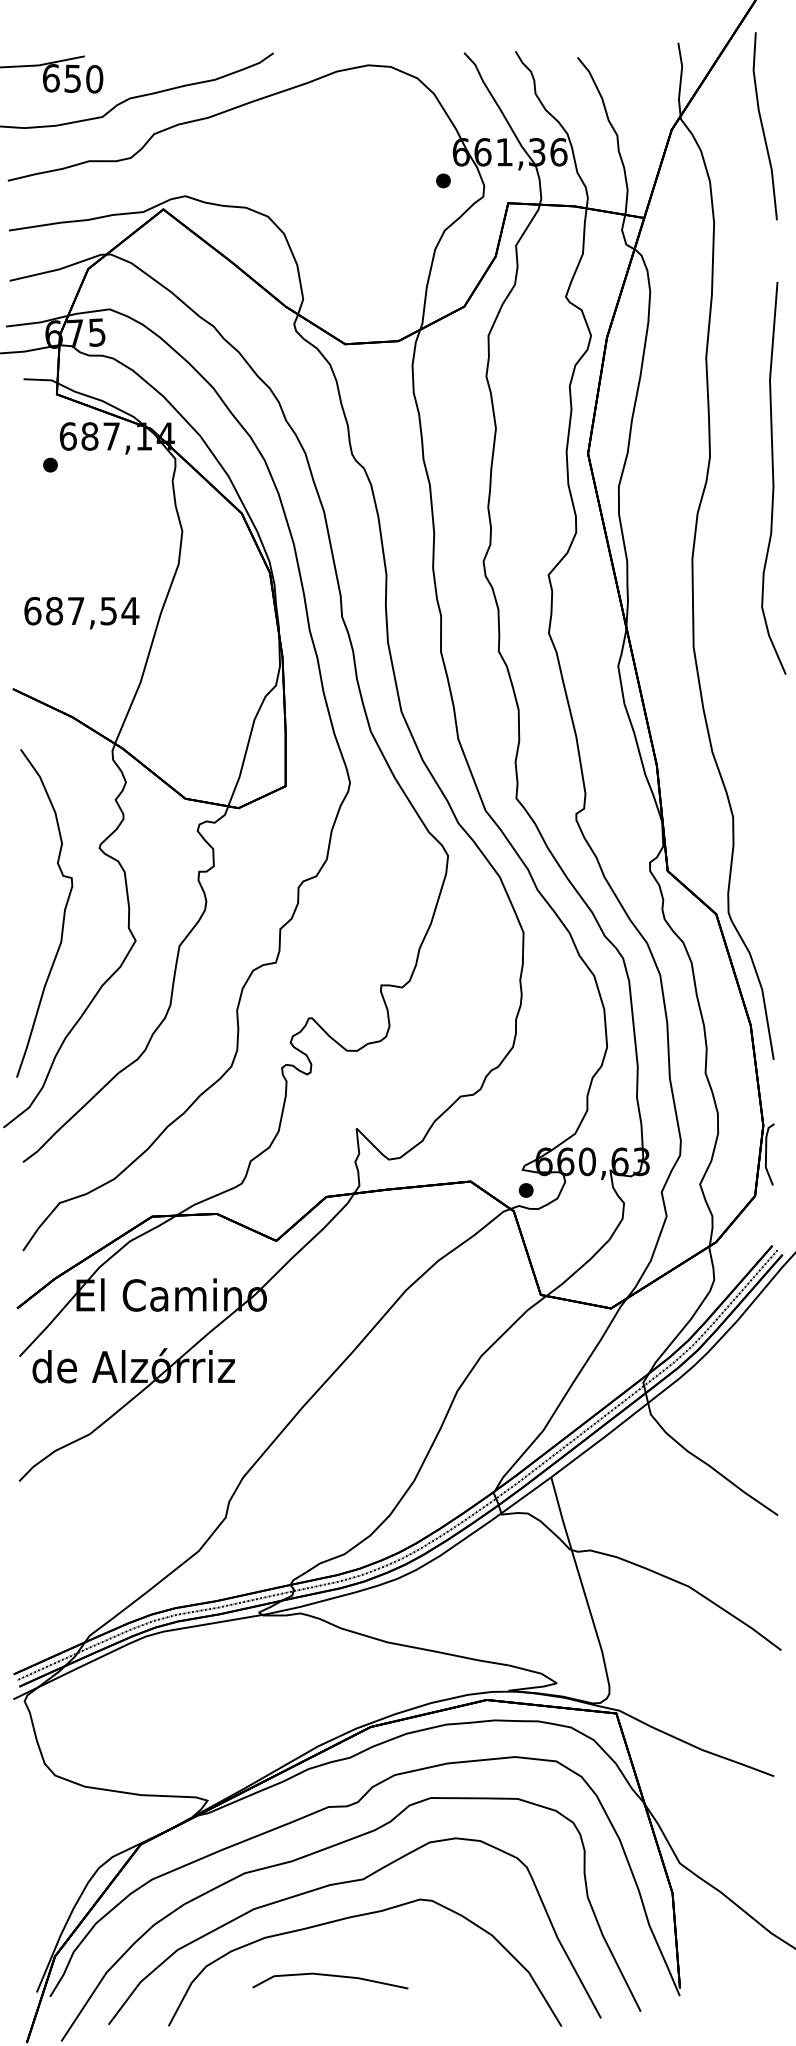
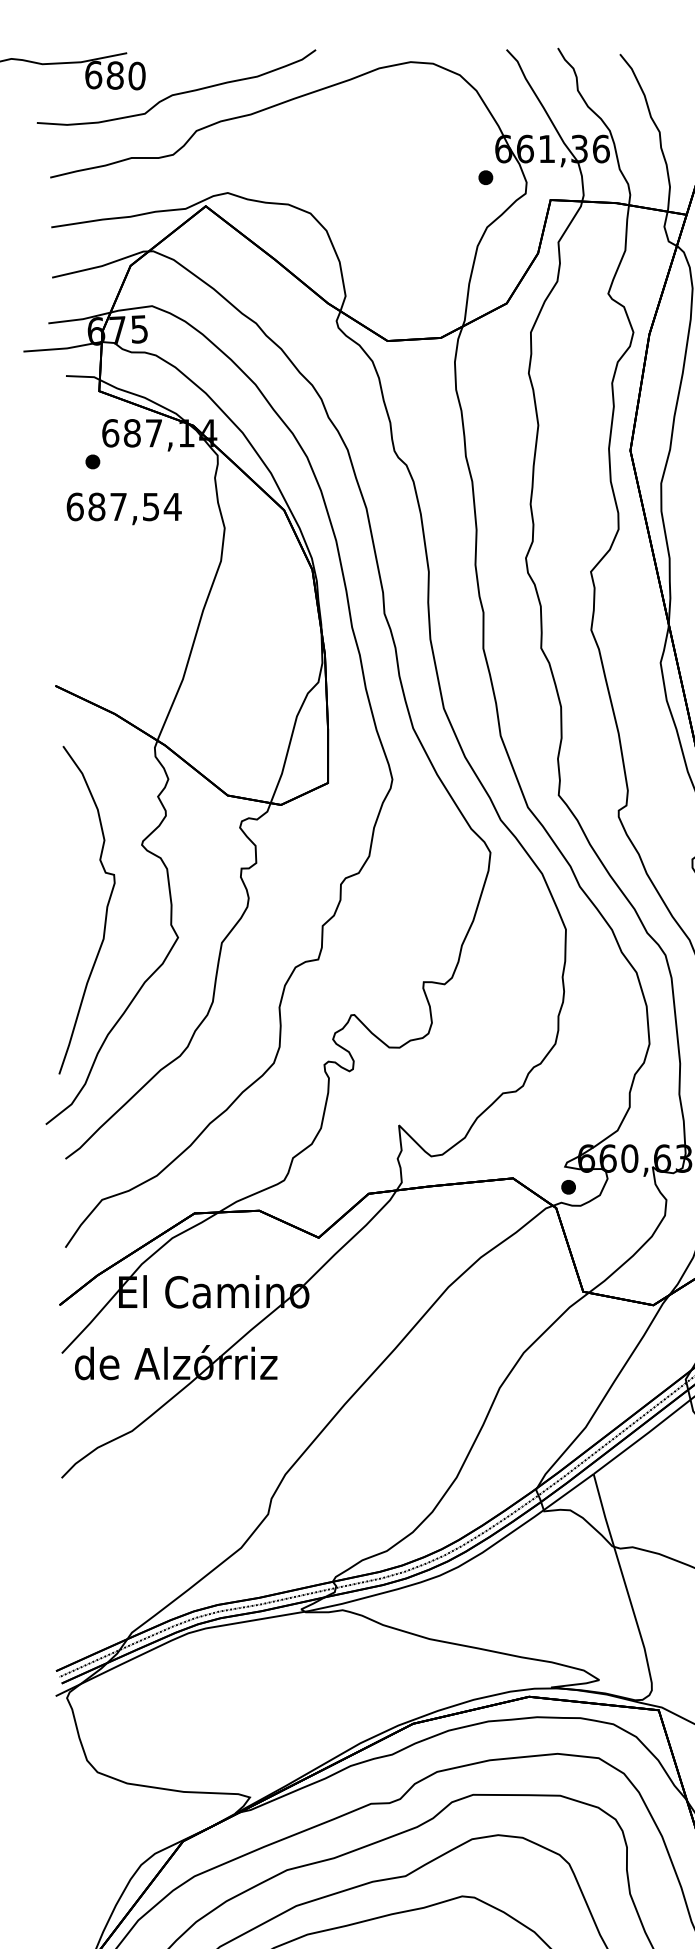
text: (72, 78) -> (114, 75), 650 -> 680
text: (81, 612) -> (123, 508), moved

